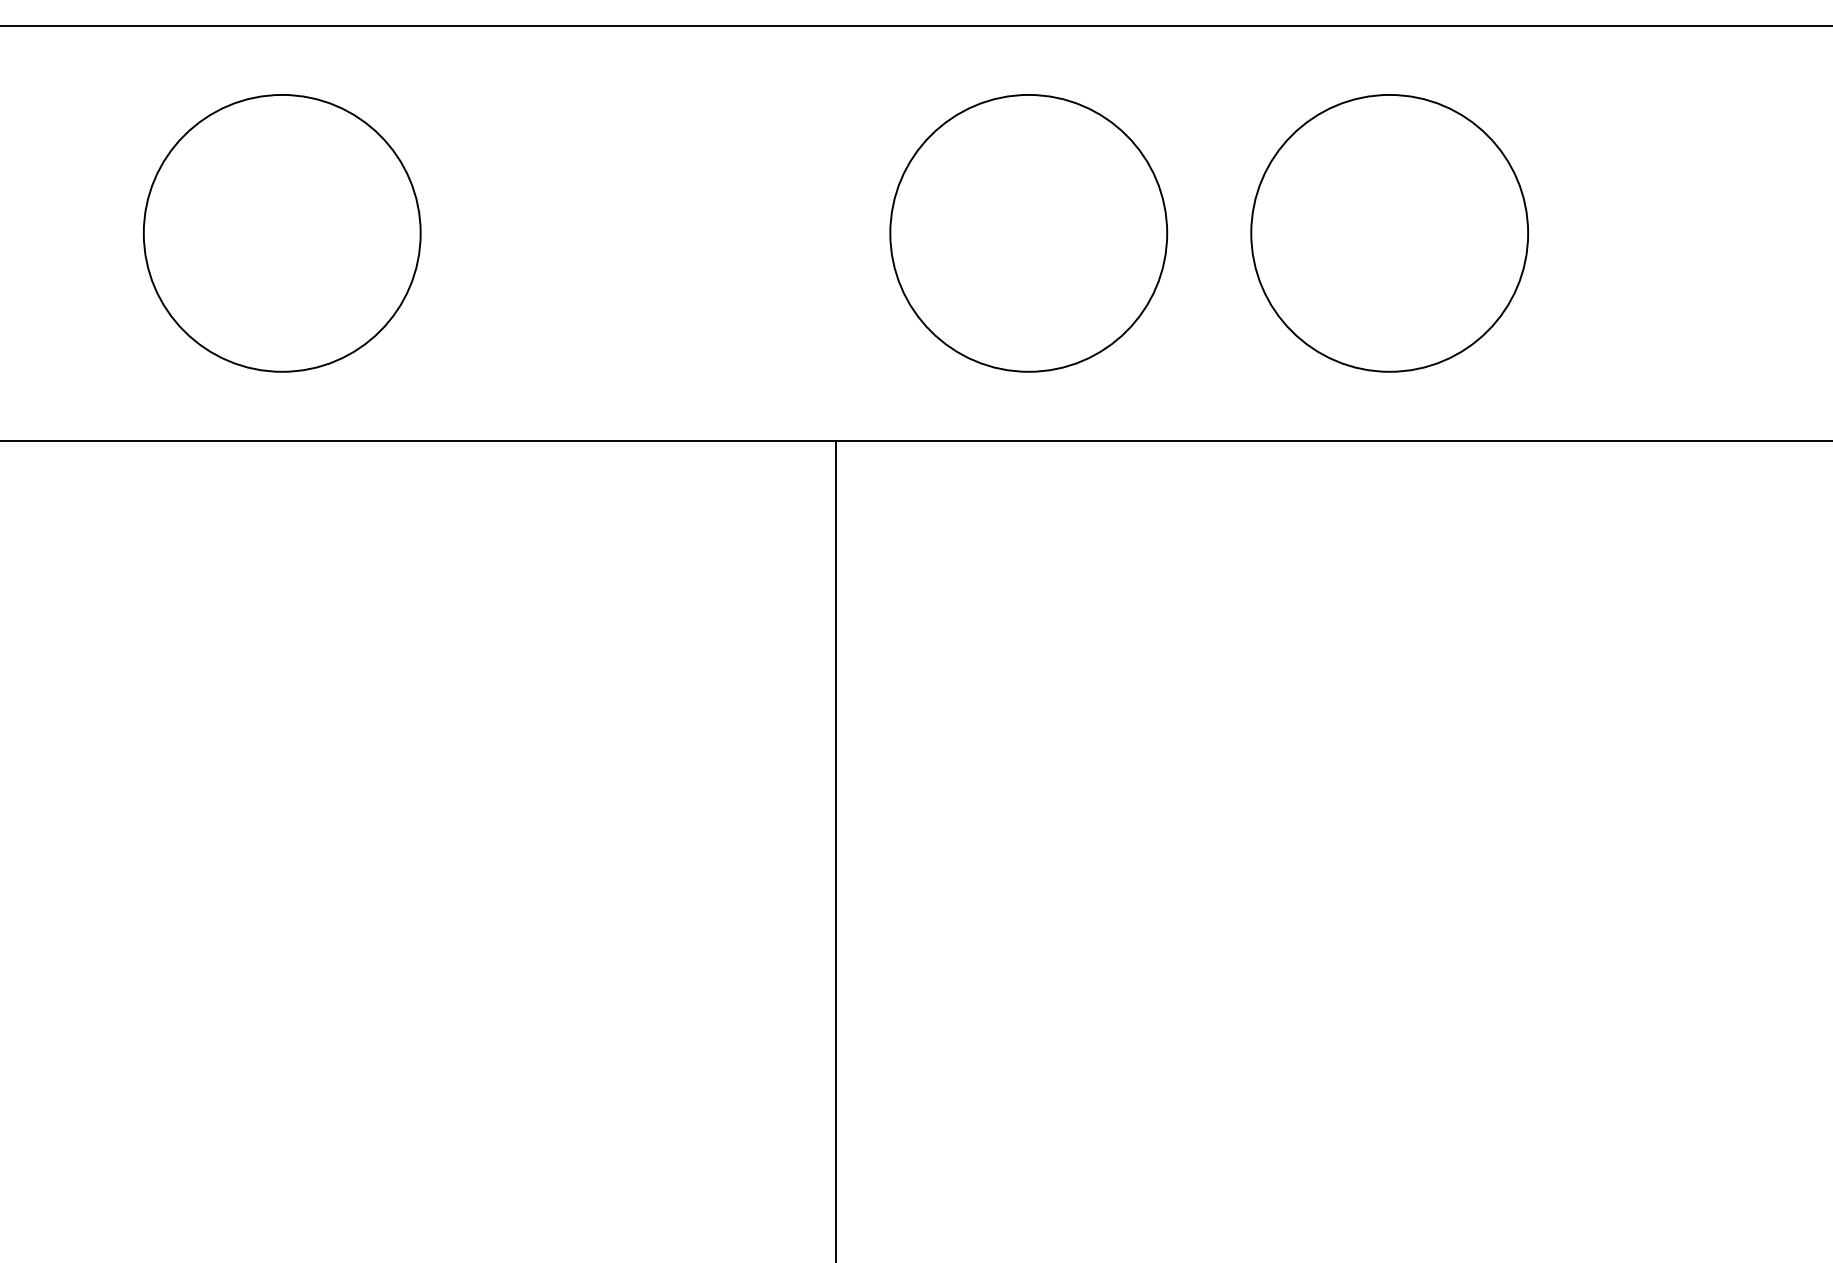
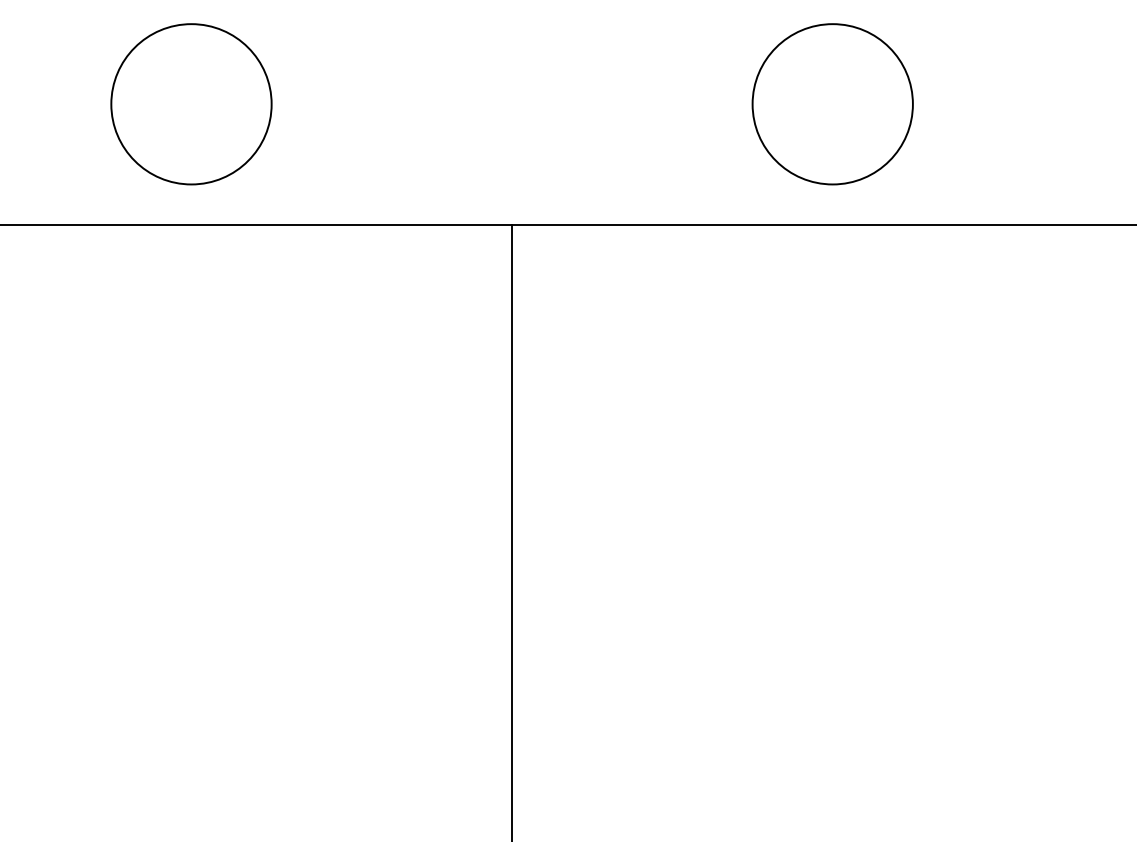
circle: (1028, 233) -> (623, 104), removed

